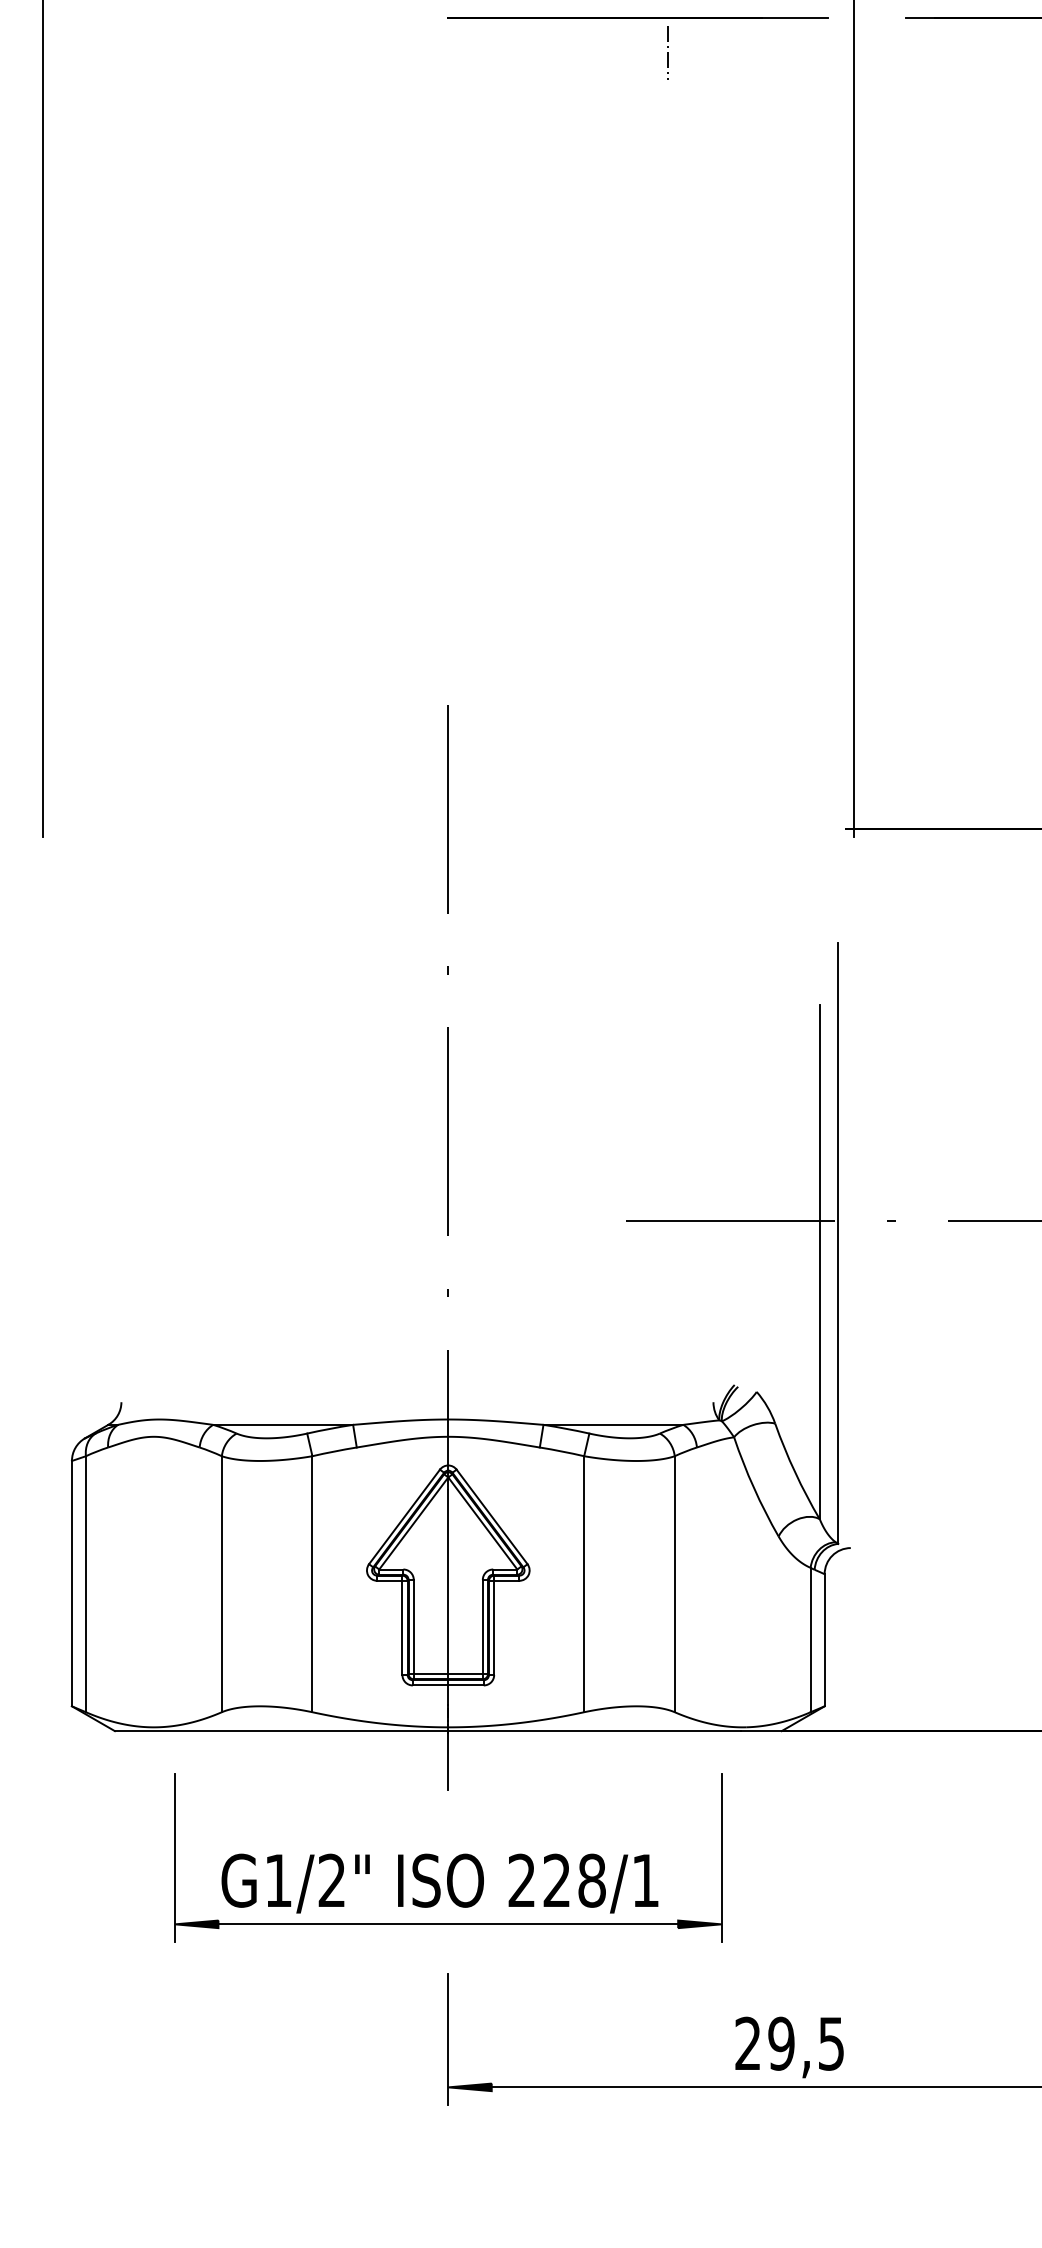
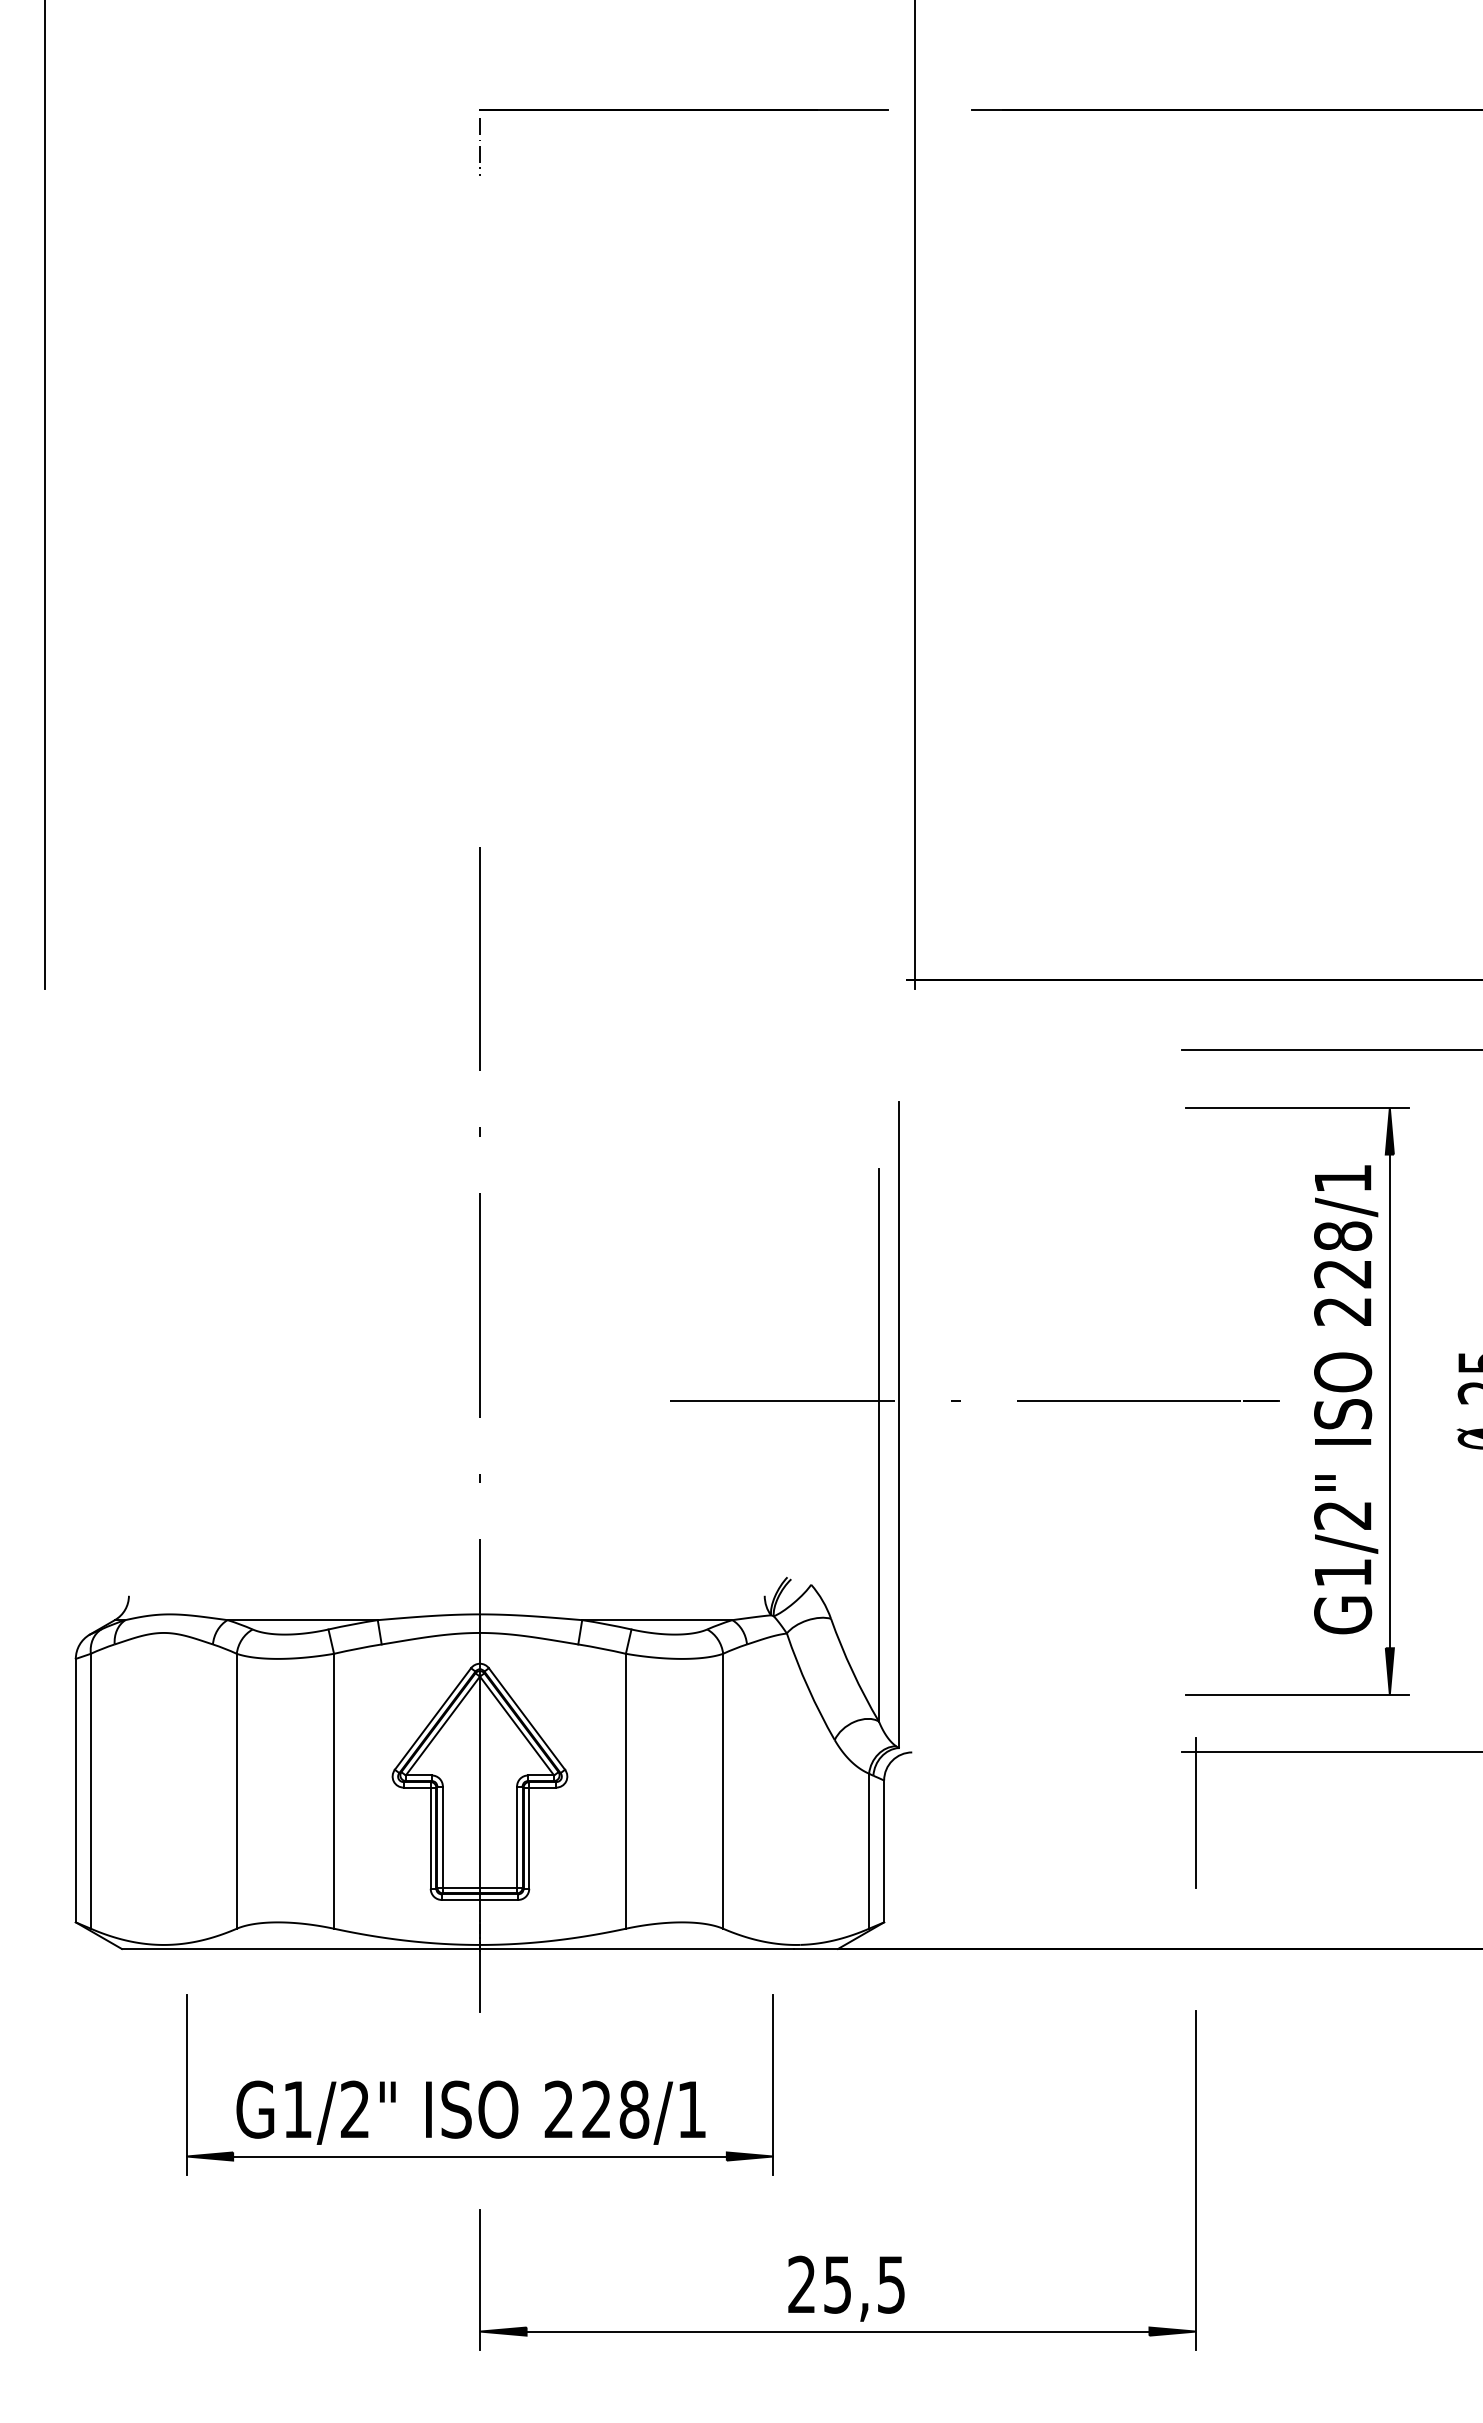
line: (667, 52) -> (479, 146), moved
text: (781, 2043) -> (837, 2284), 29,5 -> 25,5

